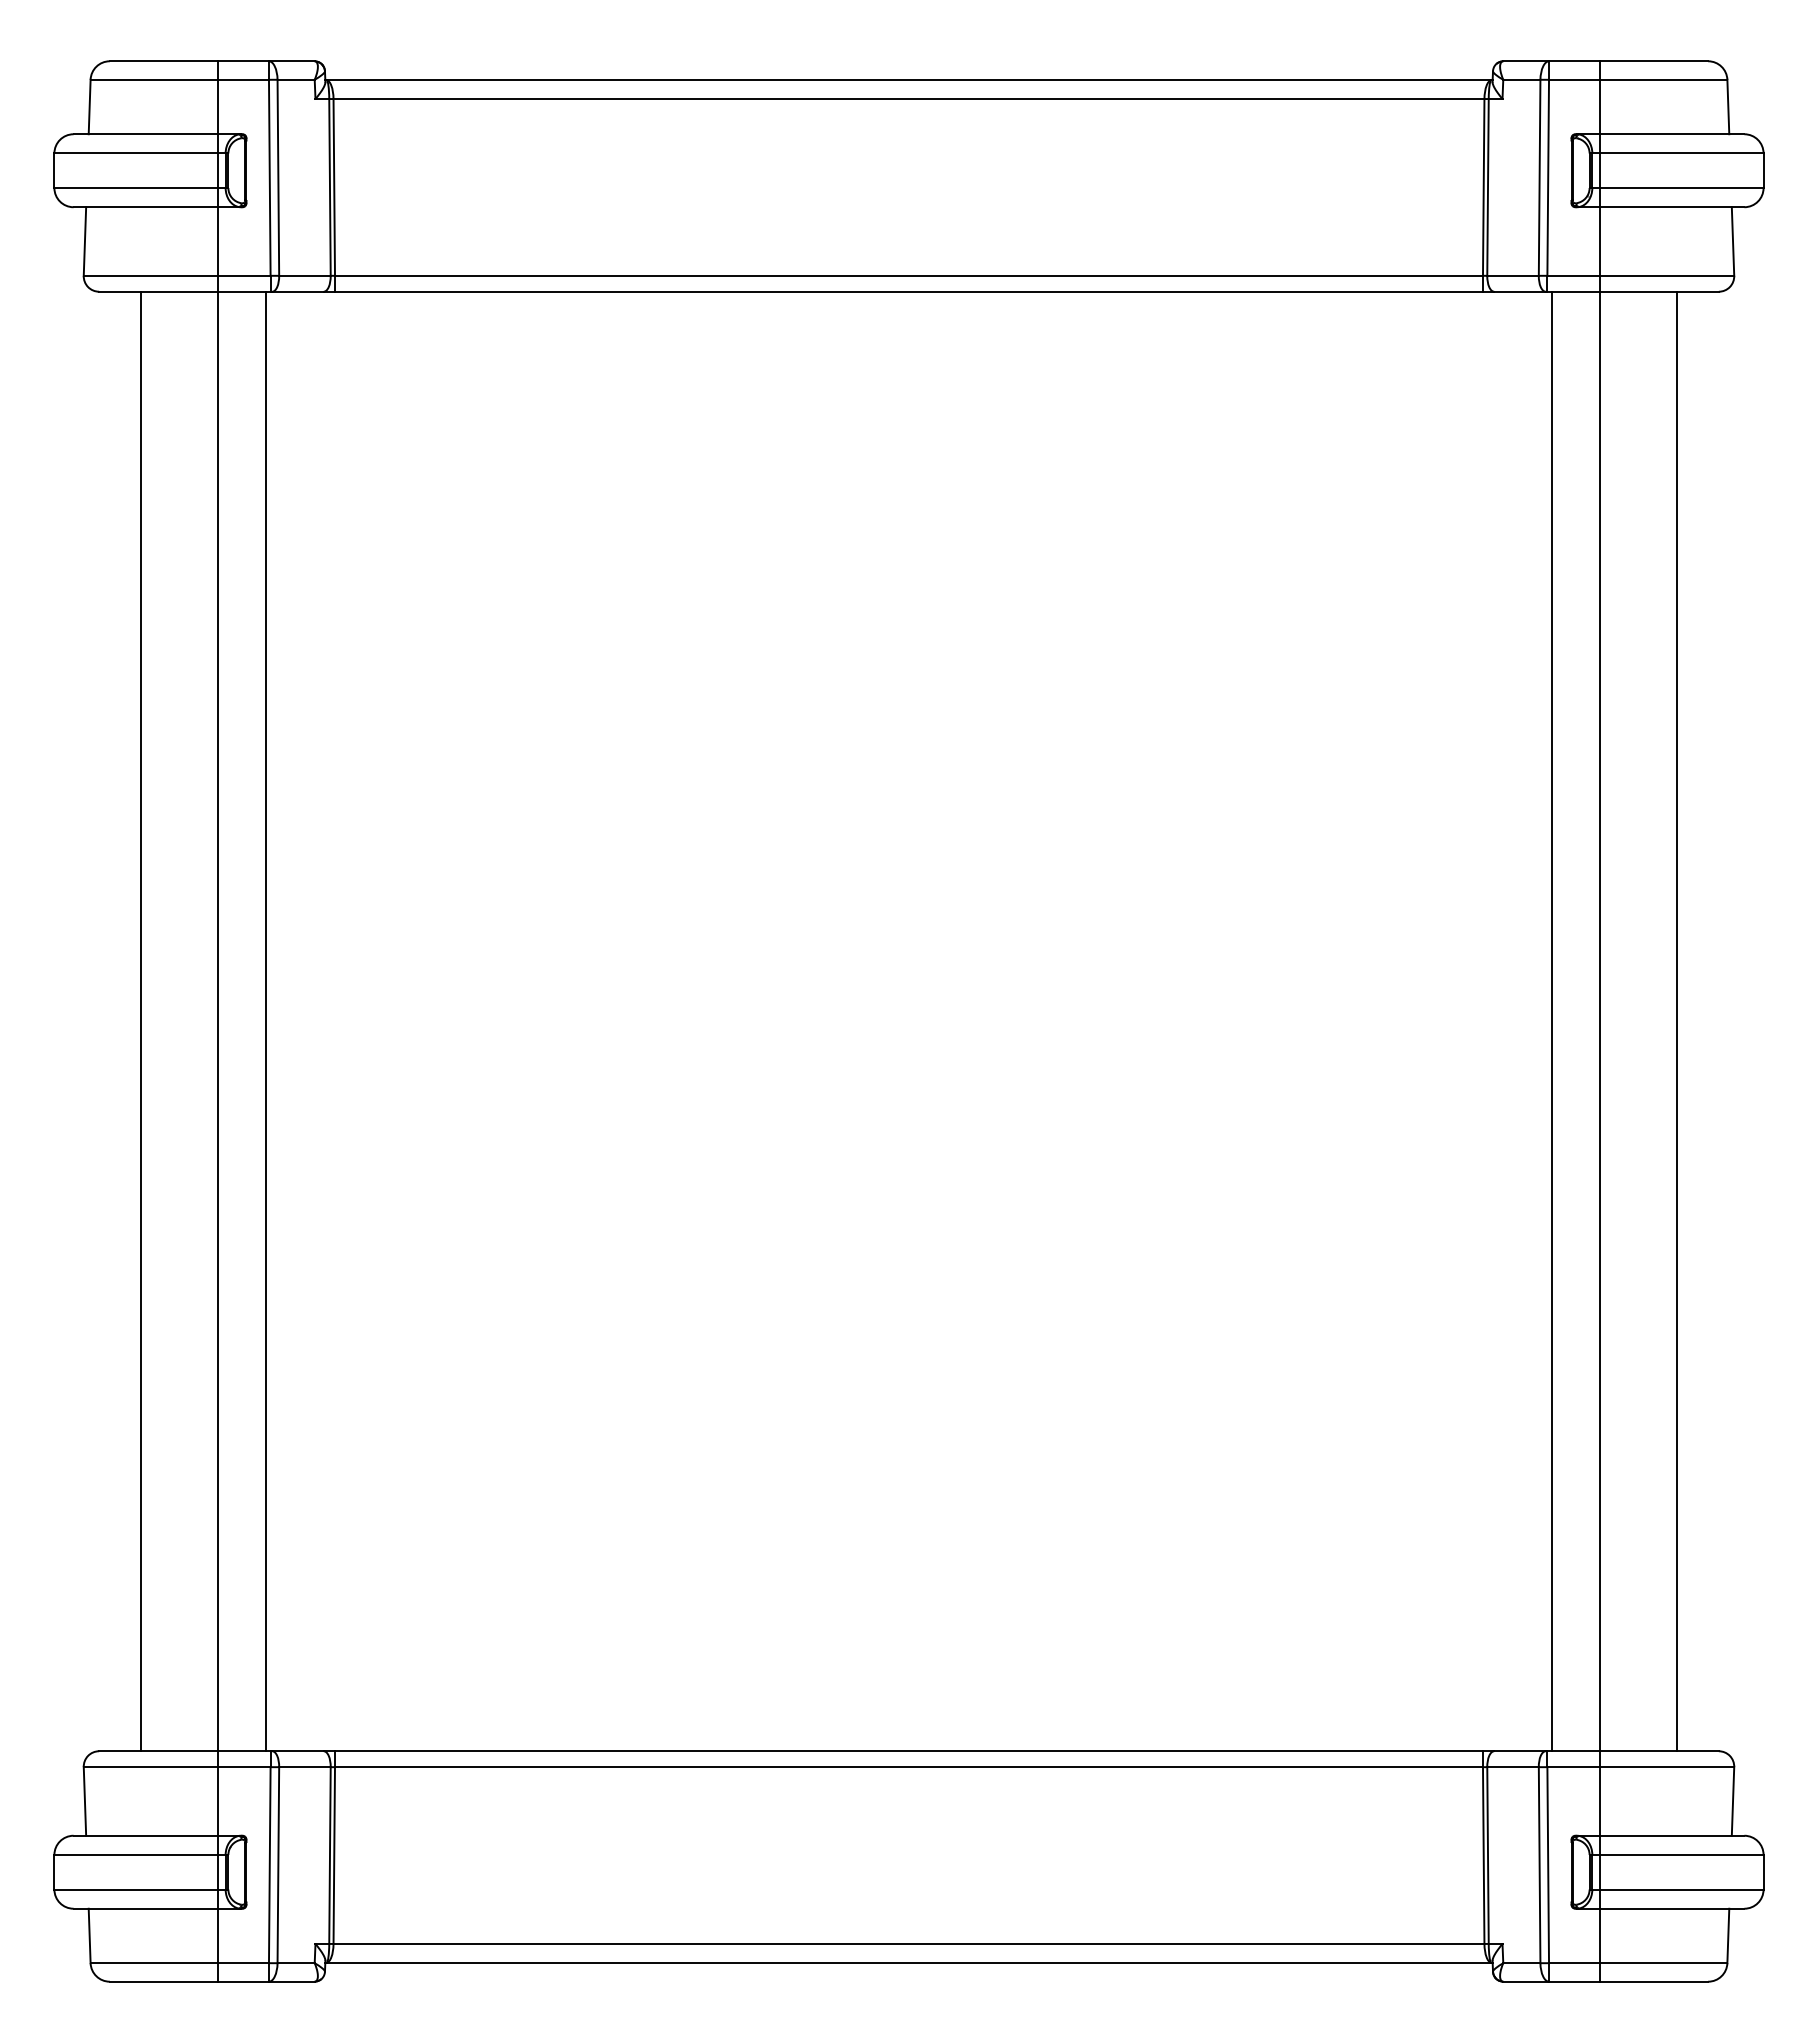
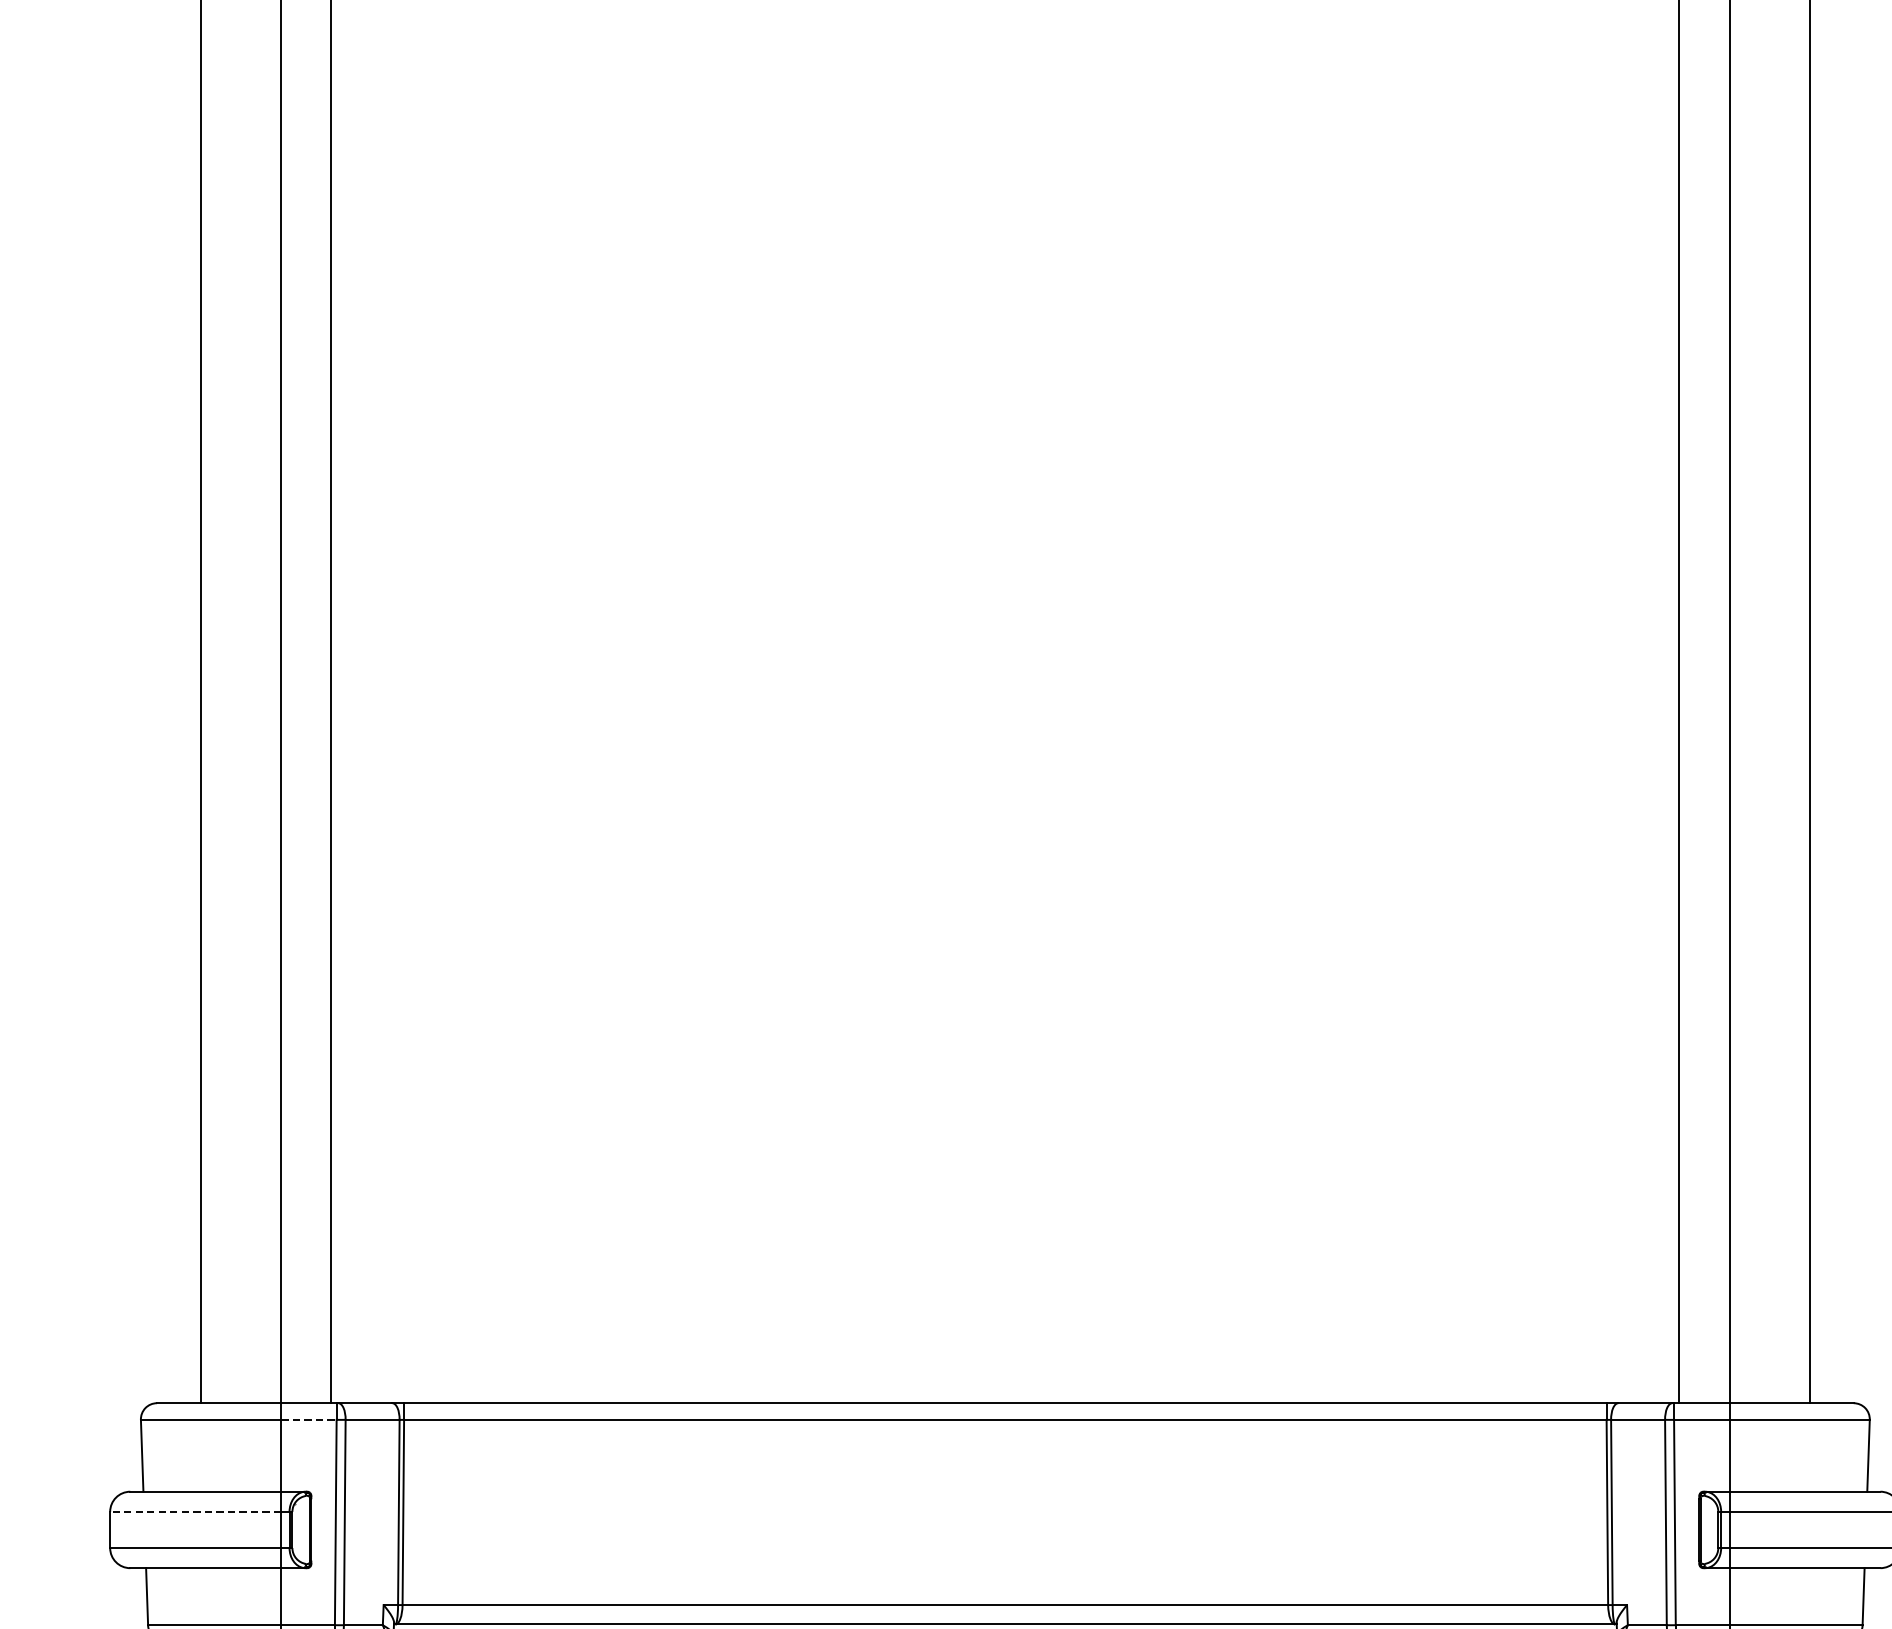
line: (244, 1767) -> (309, 1420), solid -> dashed
line: (136, 1854) -> (196, 1511), solid -> dashed

